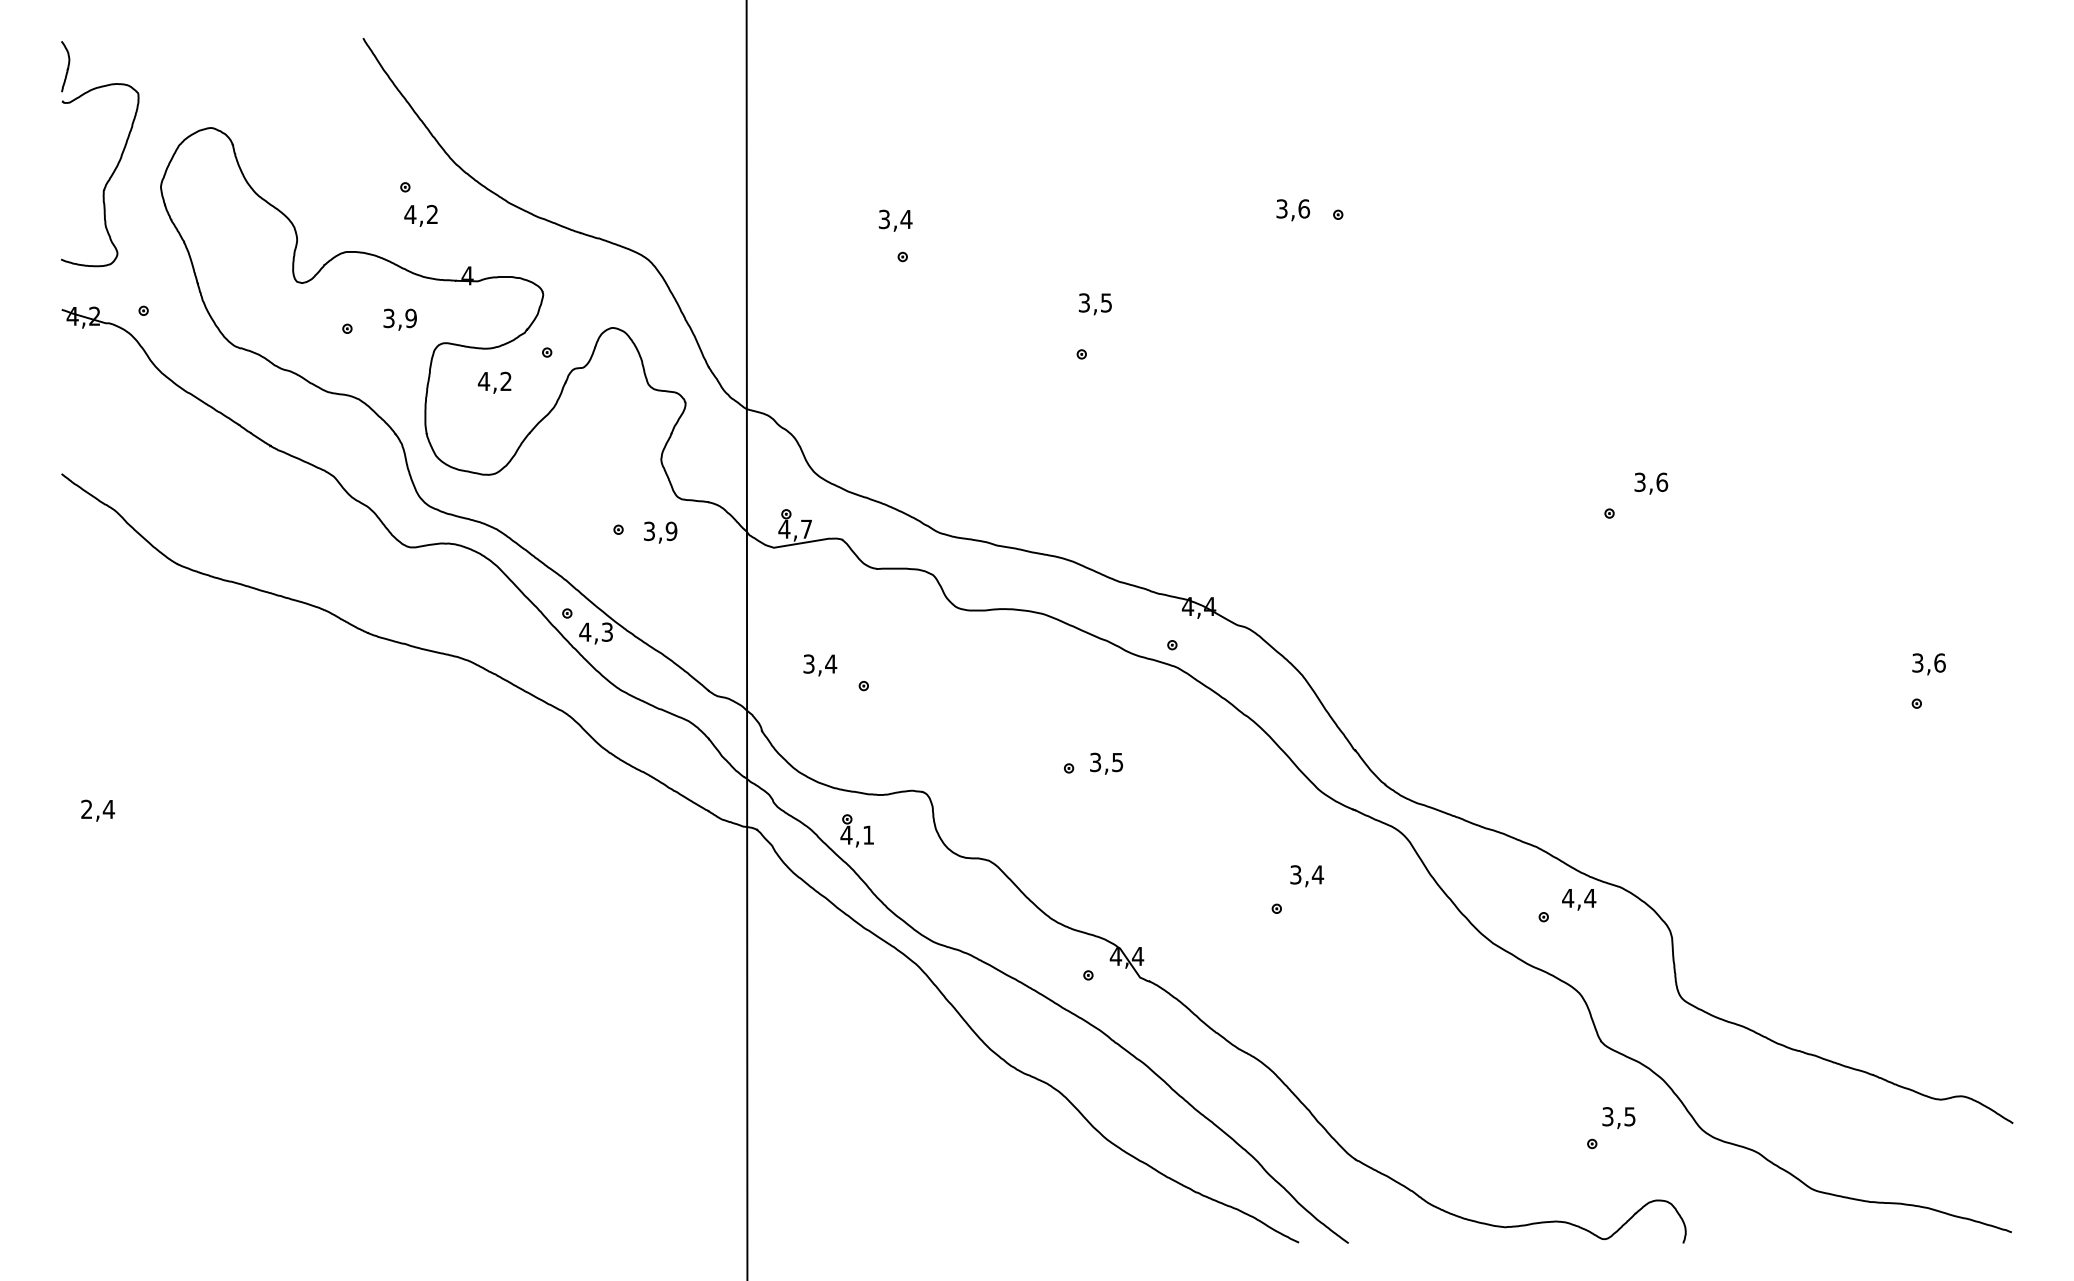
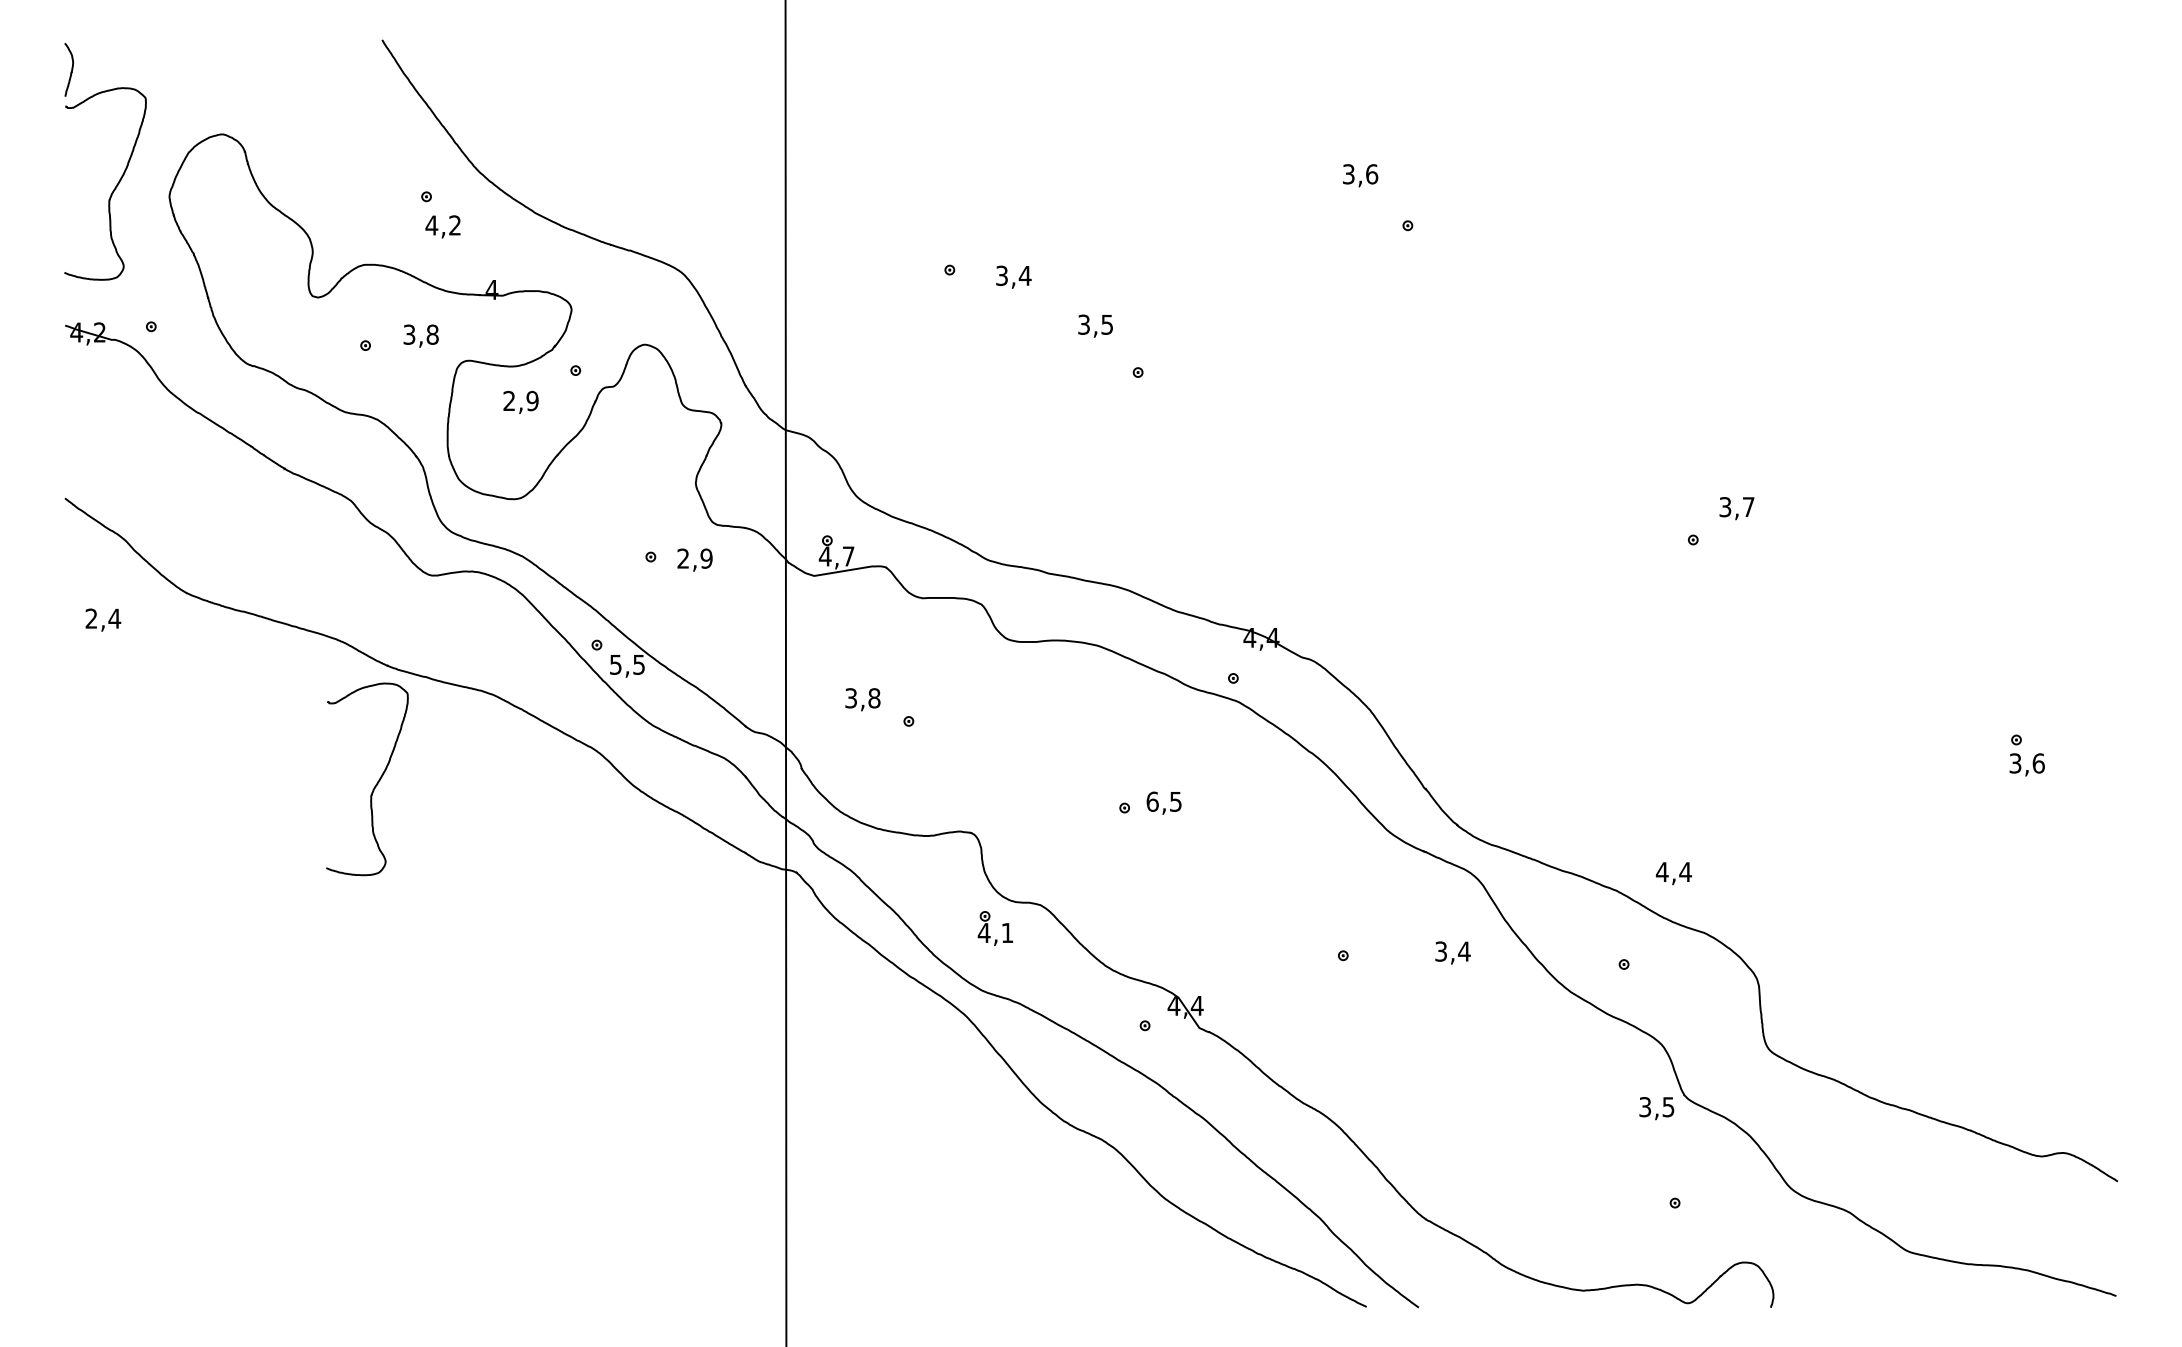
text: (1293, 210) -> (1360, 175), moved
text: (895, 220) -> (1013, 276), moved
text: (1094, 304) -> (1094, 326), moved
text: (410, 318) -> (431, 334), 3,9 -> 3,8
text: (494, 381) -> (520, 401), 4,2 -> 2,9
text: (1662, 482) -> (1748, 507), 3,6 -> 3,7
text: (649, 531) -> (683, 558), 3,9 -> 2,9
text: (595, 631) -> (626, 664), 4,3 -> 5,5
text: (831, 663) -> (874, 697), 3,4 -> 3,8
text: (1928, 664) -> (2026, 765), moved
curve: (356, 746) -> (375, 785), added
text: (1095, 762) -> (1152, 801), 3,5 -> 6,5
text: (98, 810) -> (103, 619), moved
part: (856, 830) -> (994, 928), moved
text: (1307, 876) -> (1453, 953), moved
text: (1579, 899) -> (1674, 873), moved
text: (1618, 1118) -> (1656, 1108), moved

